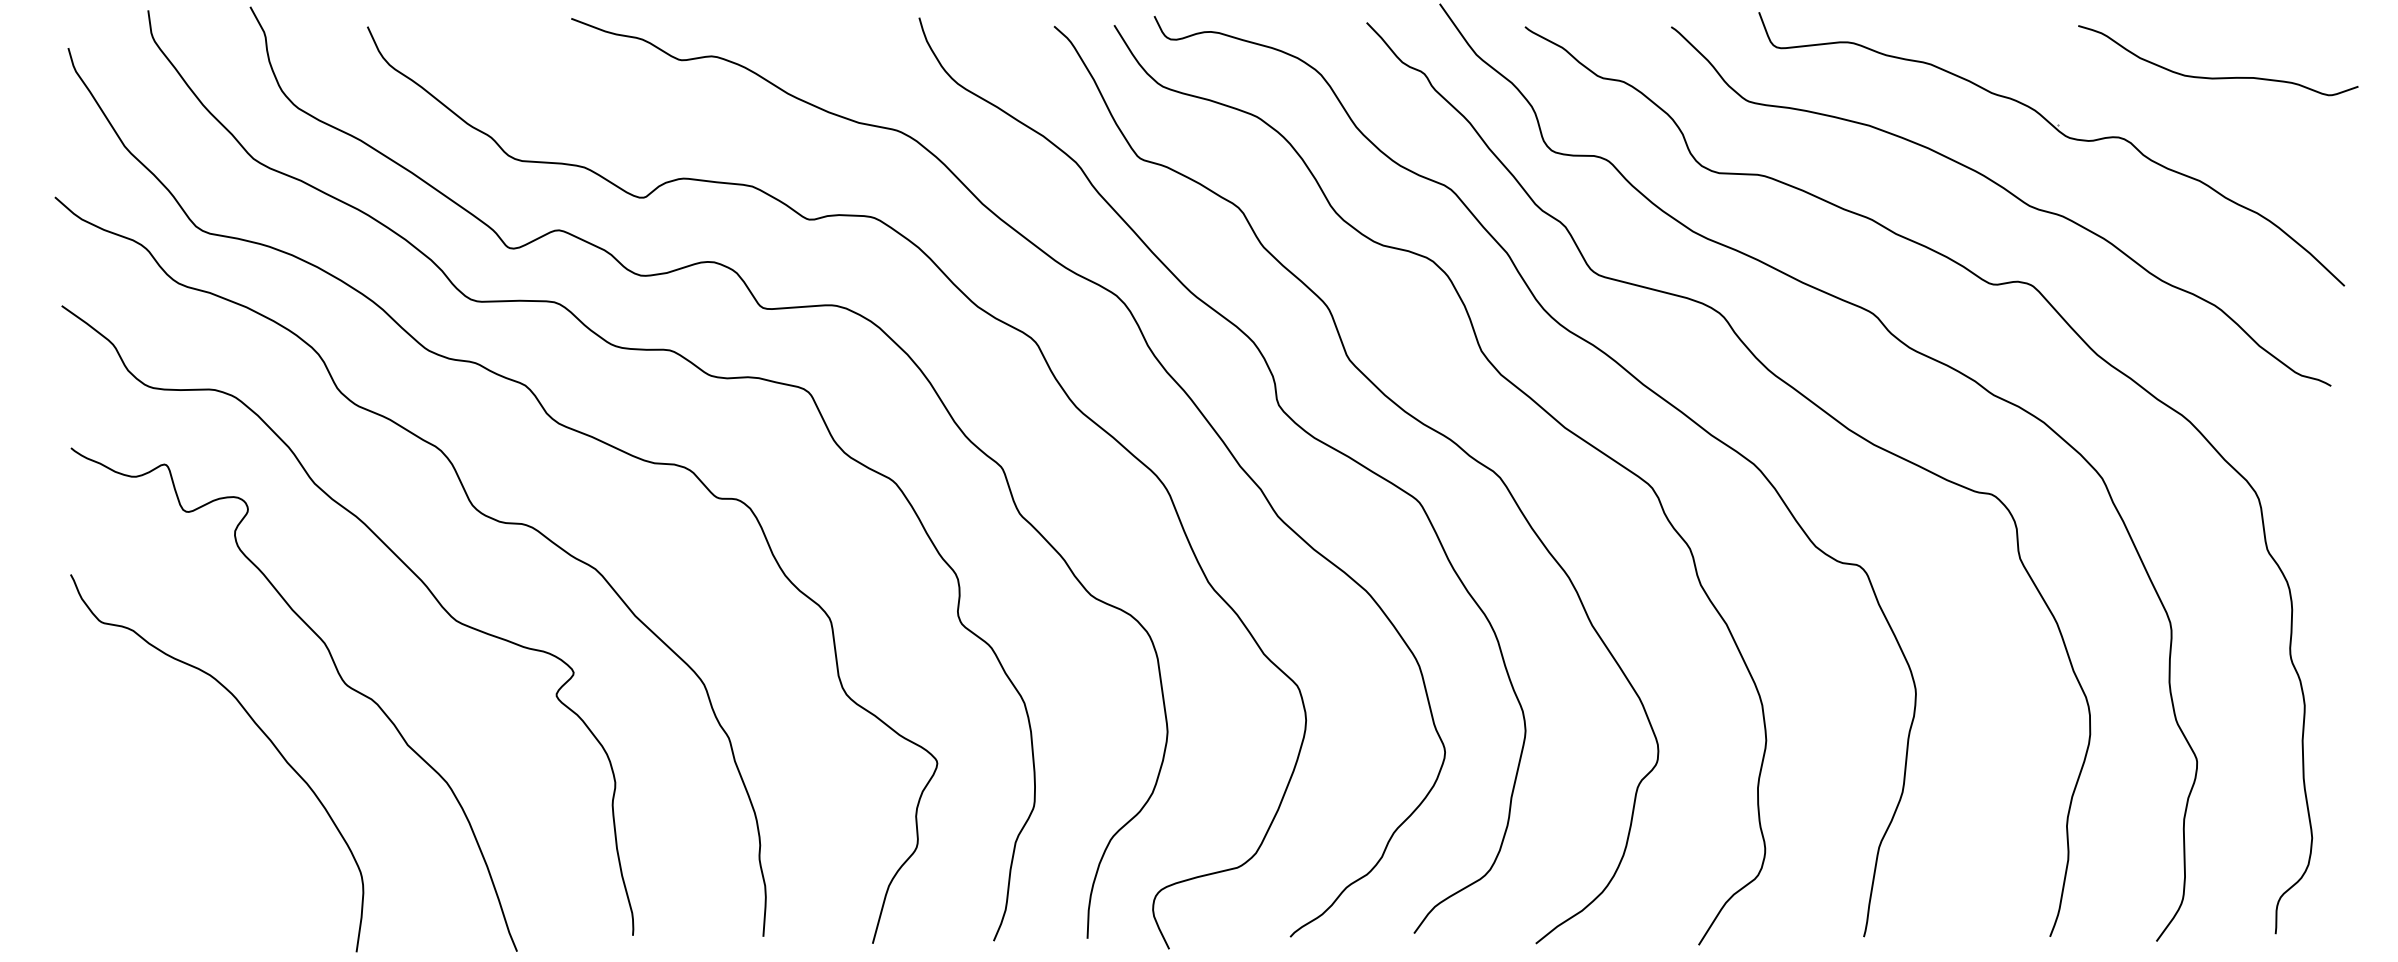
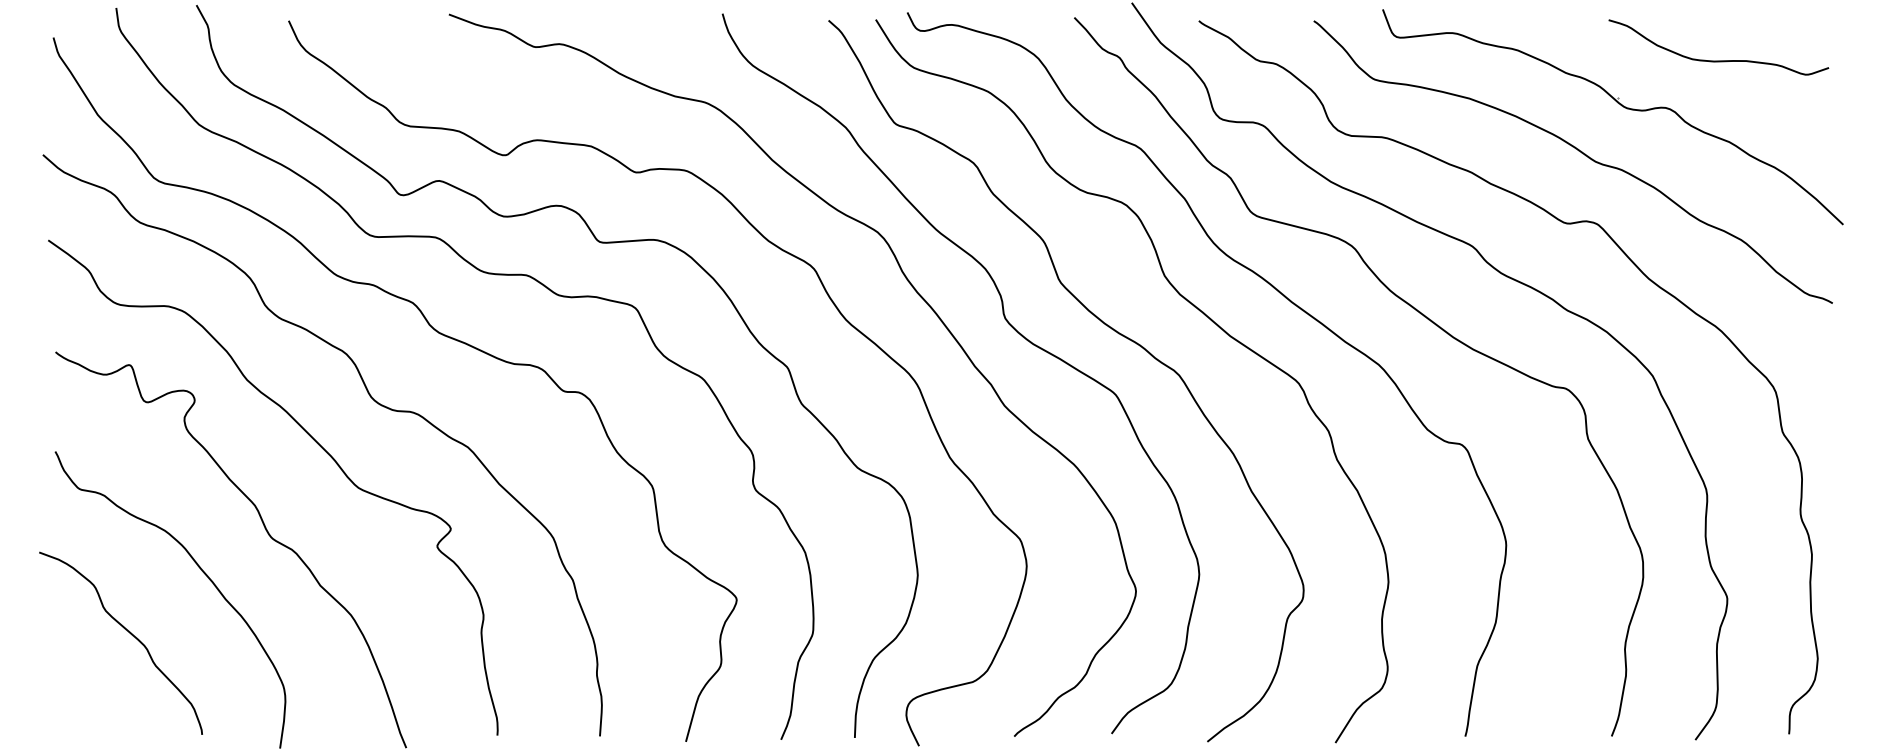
curve: (2218, 77) -> (1718, 60), moved
curve: (164, 805) -> (129, 633), added

